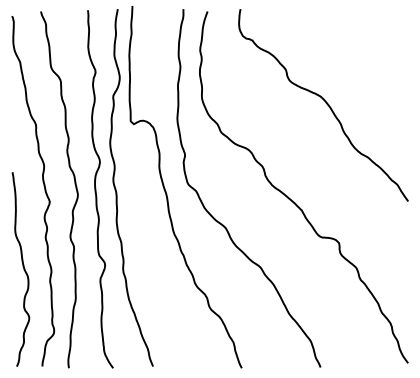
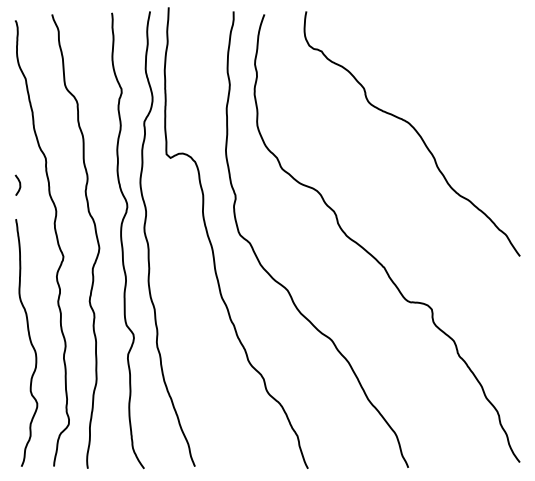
curve: (15, 145) -> (19, 184), added

